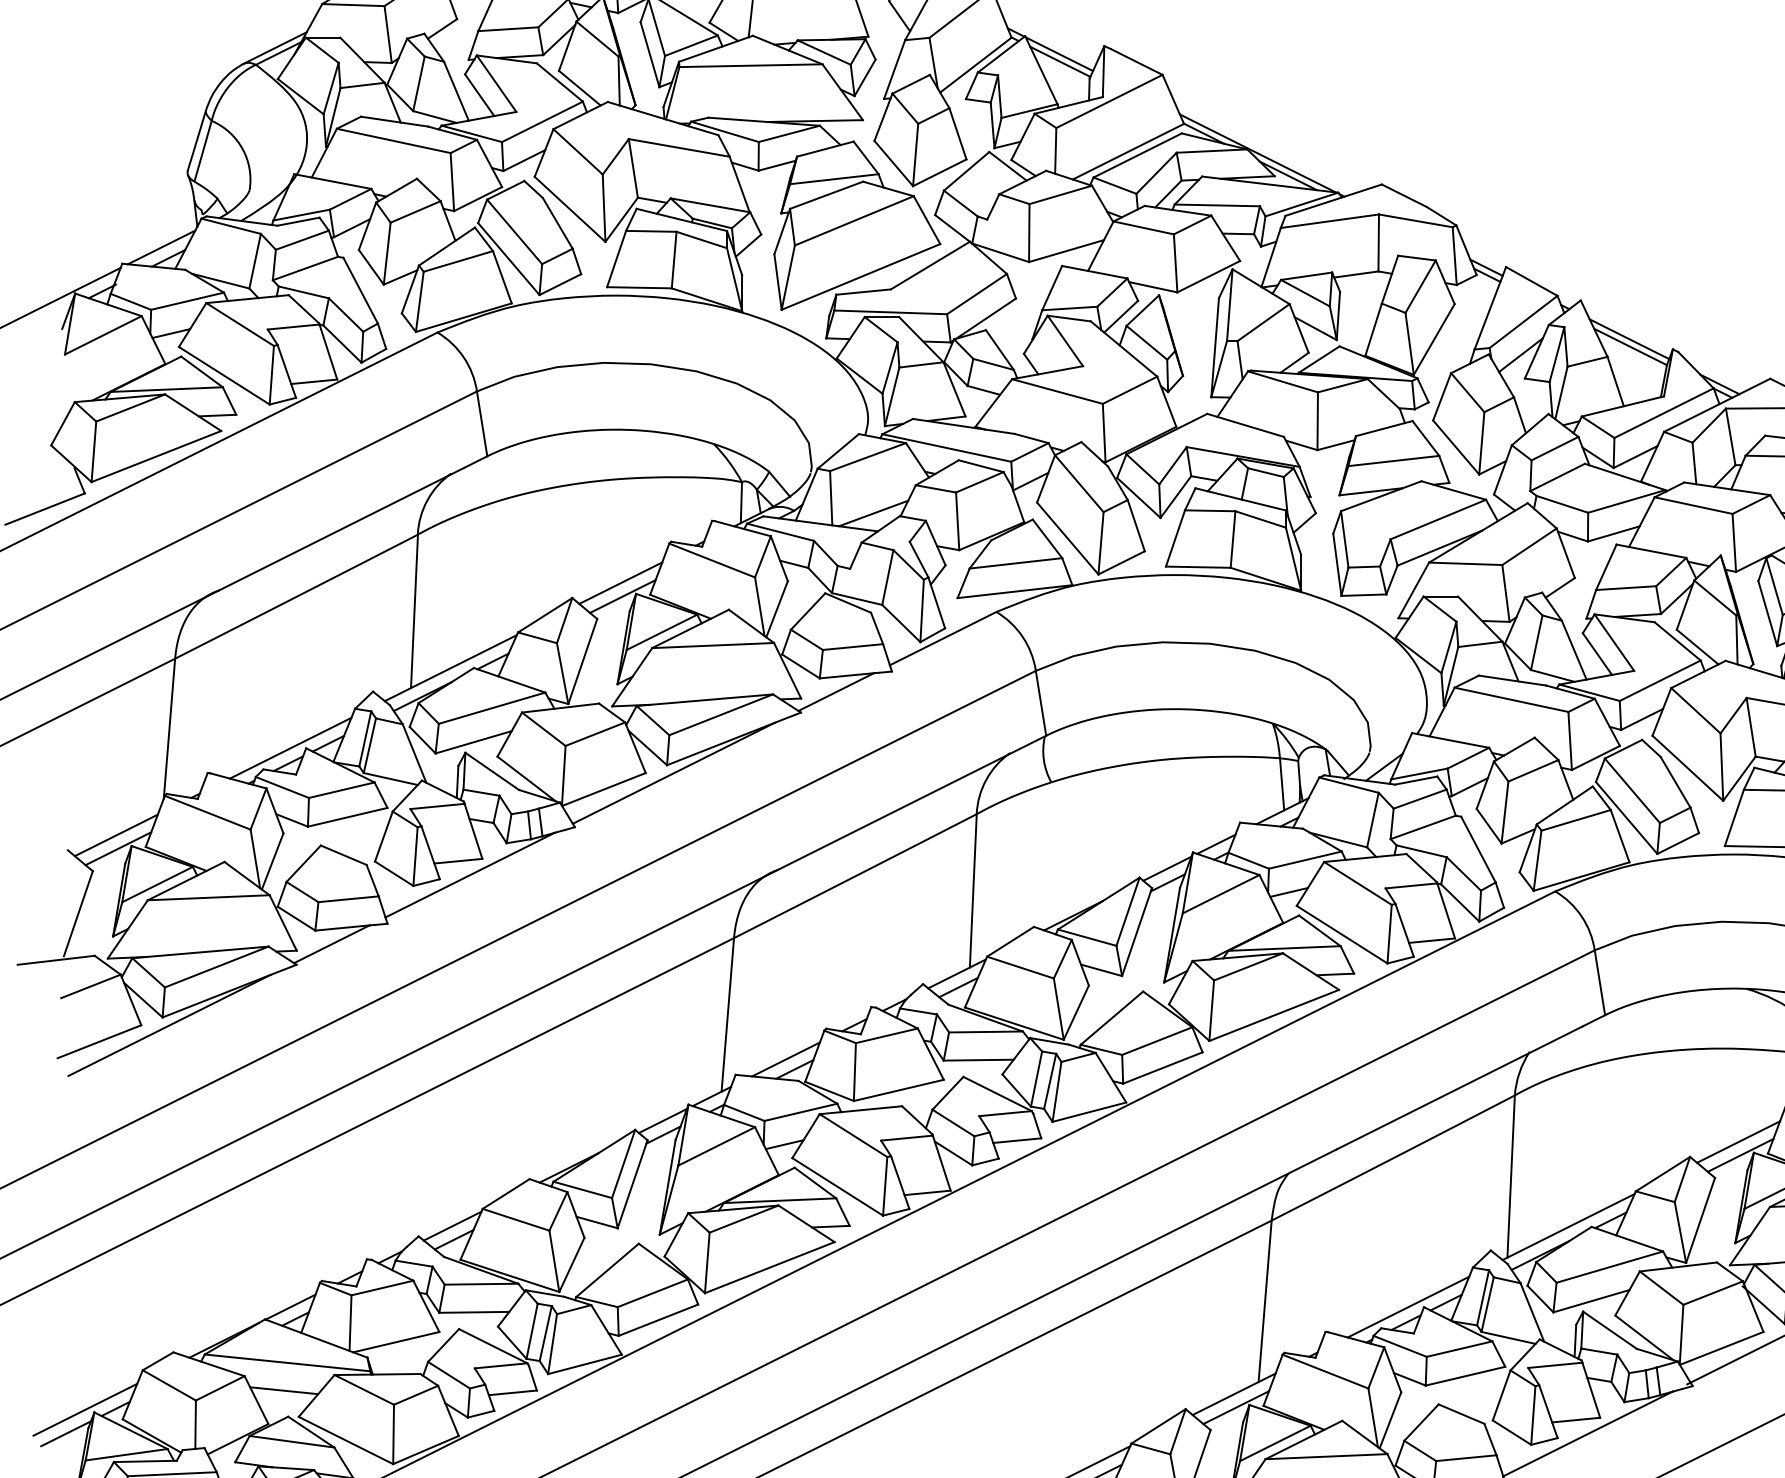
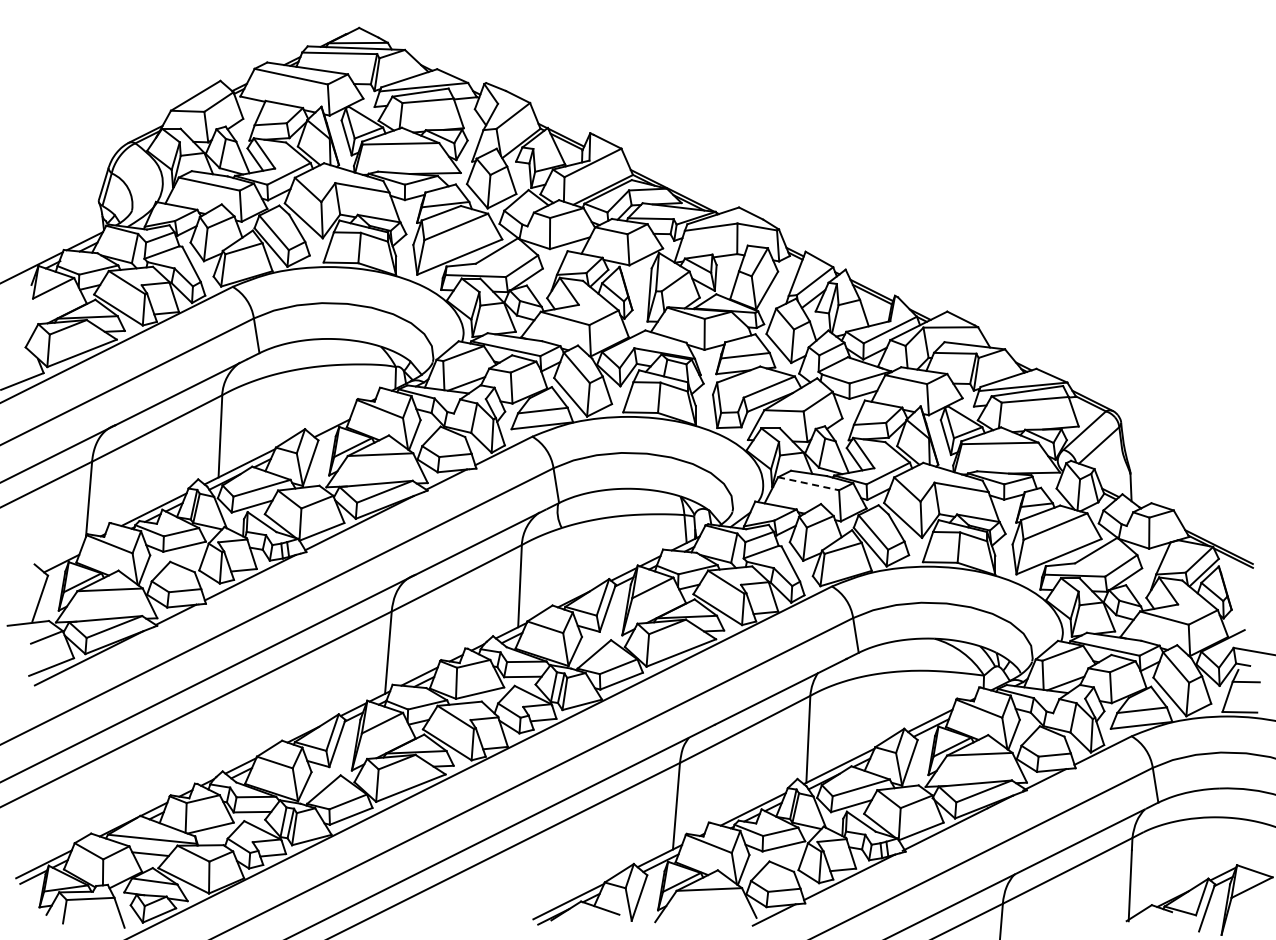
line: (619, 583) -> (330, 421), removed
line: (1513, 699) -> (809, 483), solid -> dashed
line: (116, 835) -> (60, 556), removed

